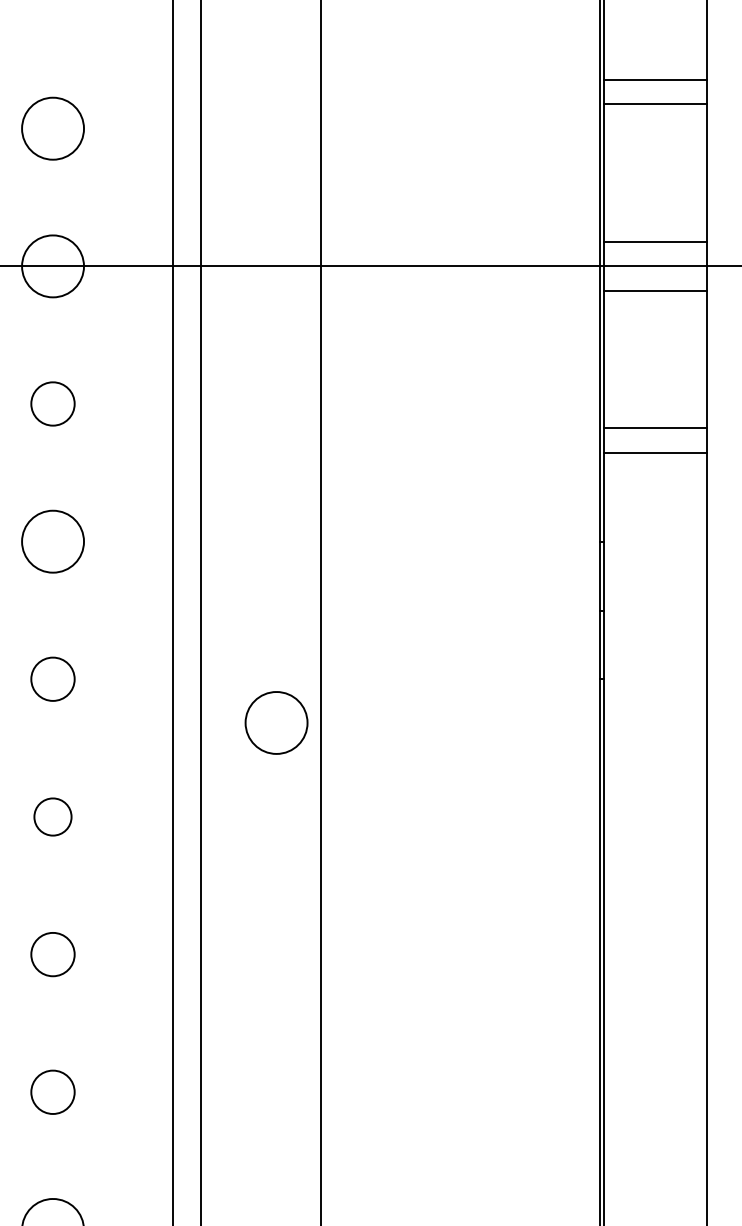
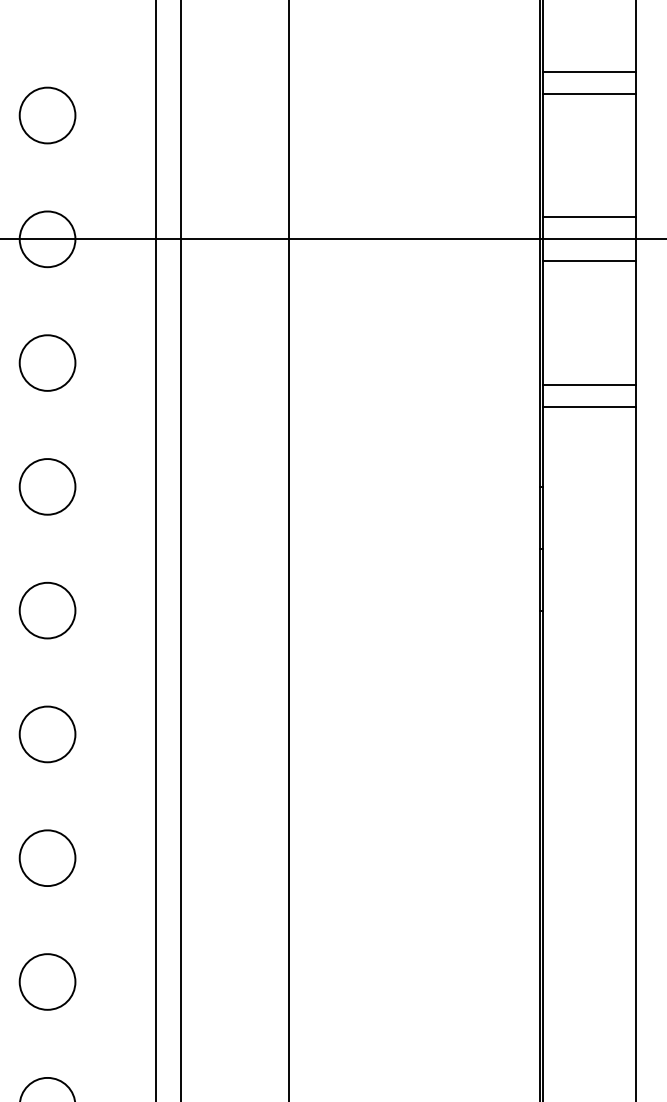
part: (52, 403) -> (47, 362), size x1.43
part: (52, 679) -> (47, 610), size x1.43
part: (276, 722) -> (248, 649), removed
part: (52, 817) -> (47, 734), size x1.67
part: (52, 953) -> (47, 857), size x1.43
part: (52, 1091) -> (47, 981), size x1.43

